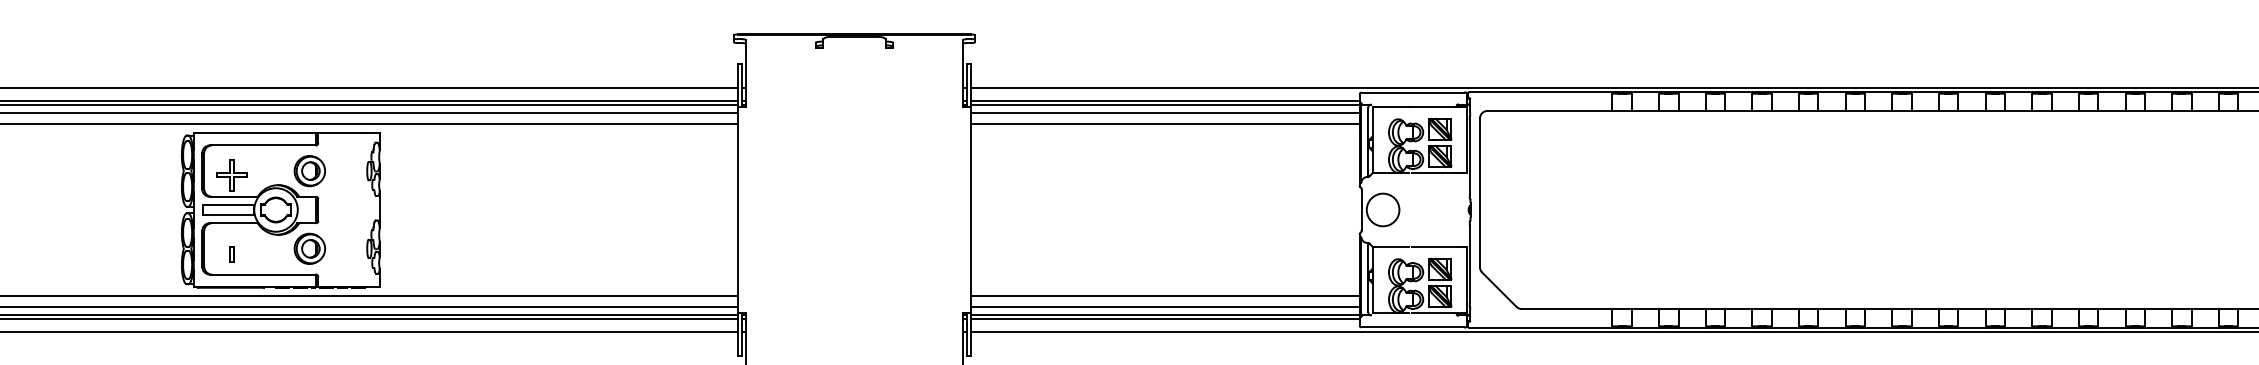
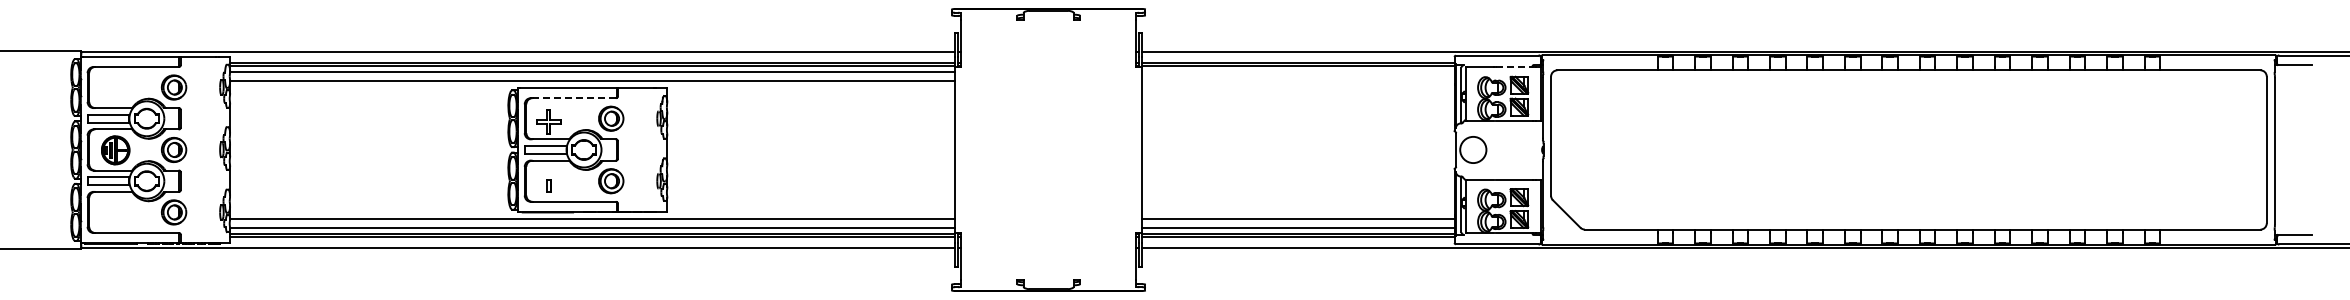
line: (1435, 107) -> (1515, 67), solid -> dashed
line: (1165, 112) -> (1298, 71), removed
line: (1165, 124) -> (1298, 81), removed
line: (264, 145) -> (574, 98), solid -> dashed

